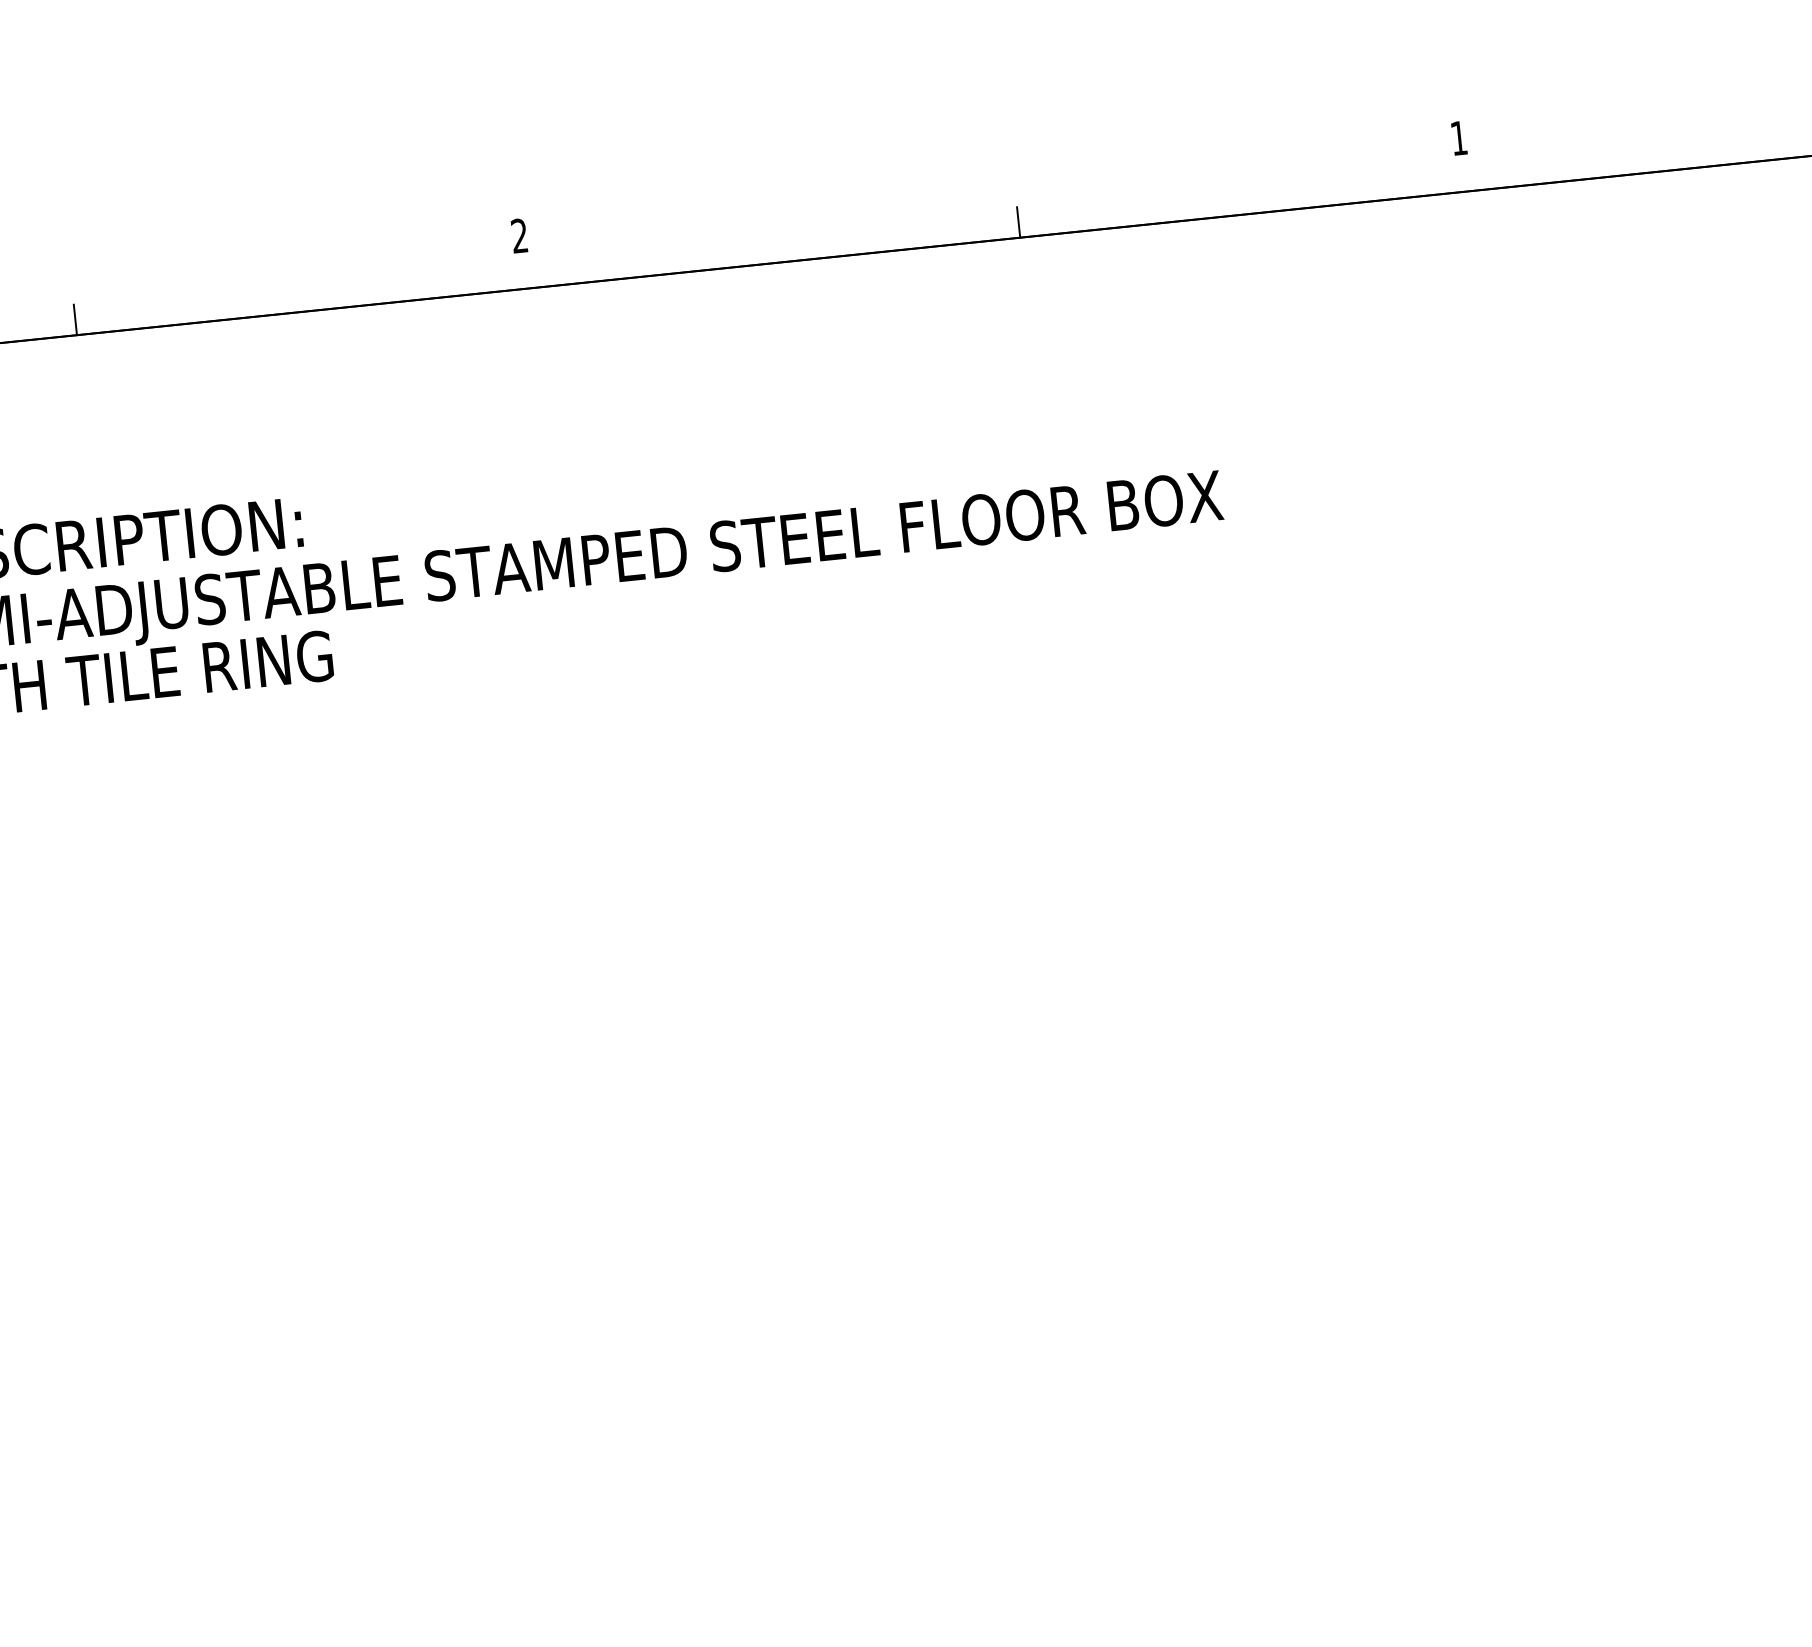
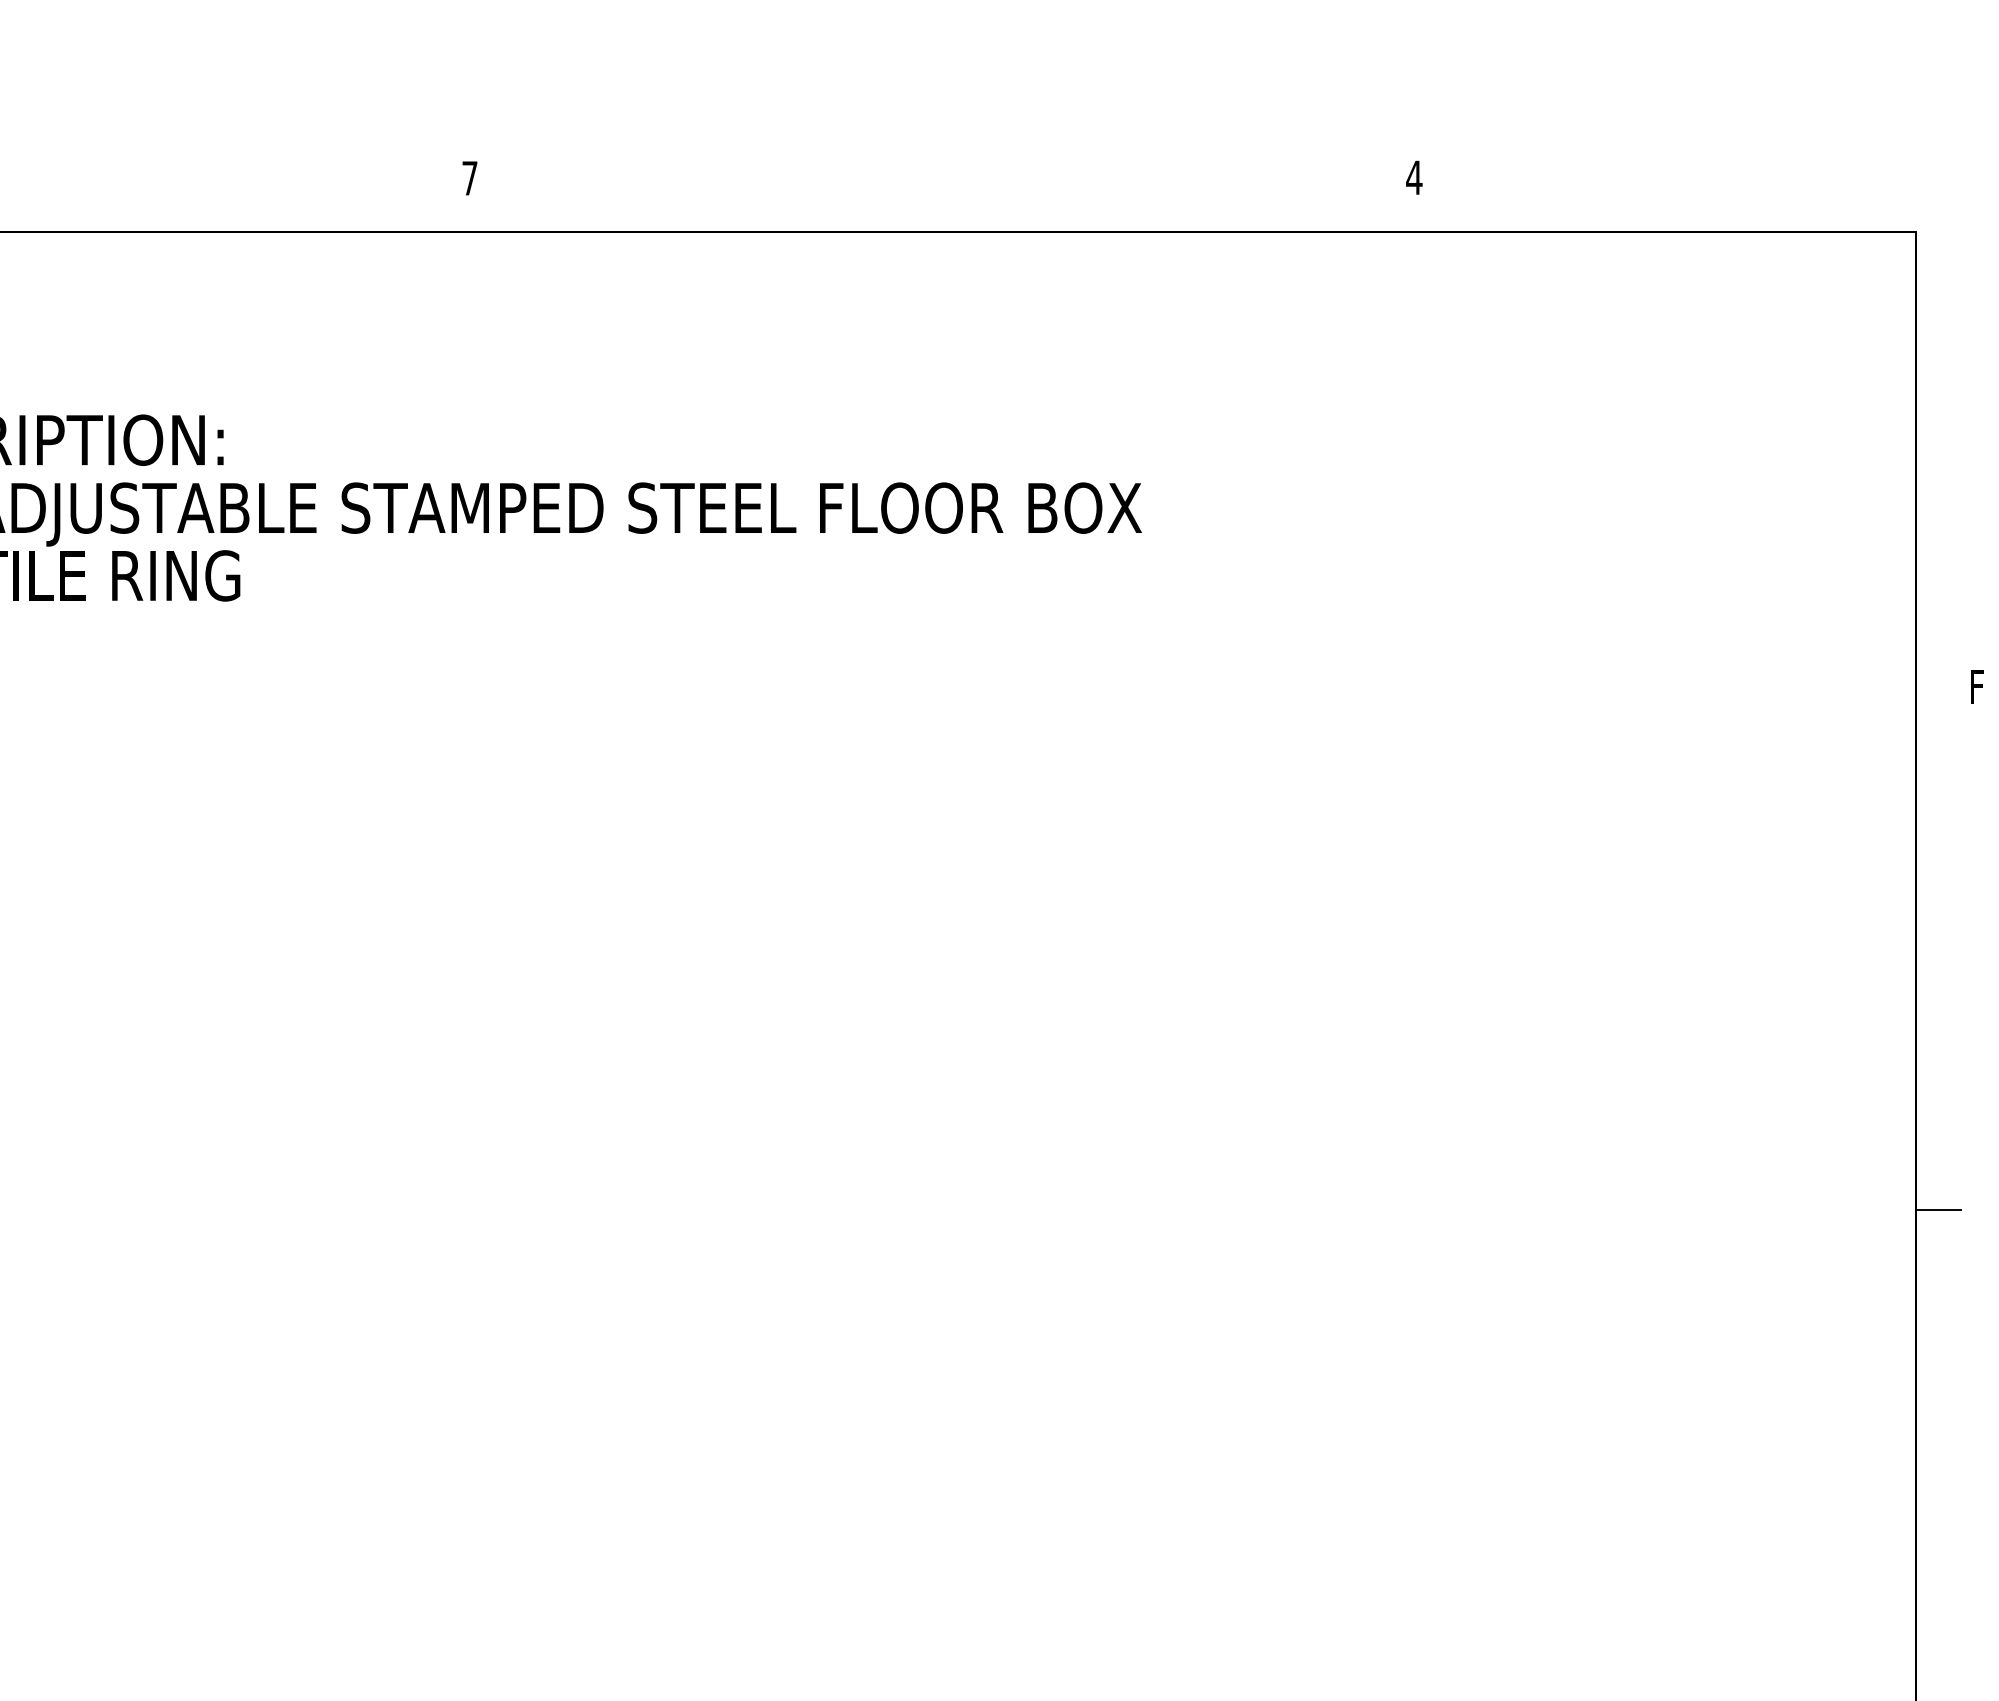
text: (1459, 138) -> (1414, 177), 1 -> 4
line: (1018, 221) -> (967, 215), removed
text: (519, 236) -> (469, 178), 2 -> 7
line: (75, 319) -> (19, 215), removed

